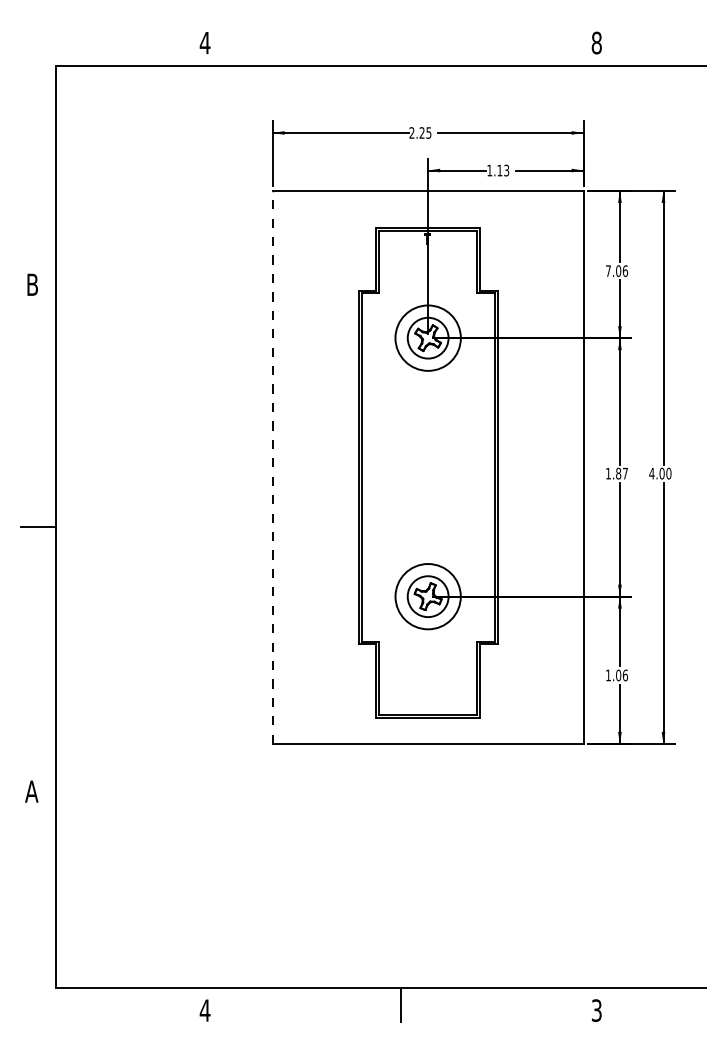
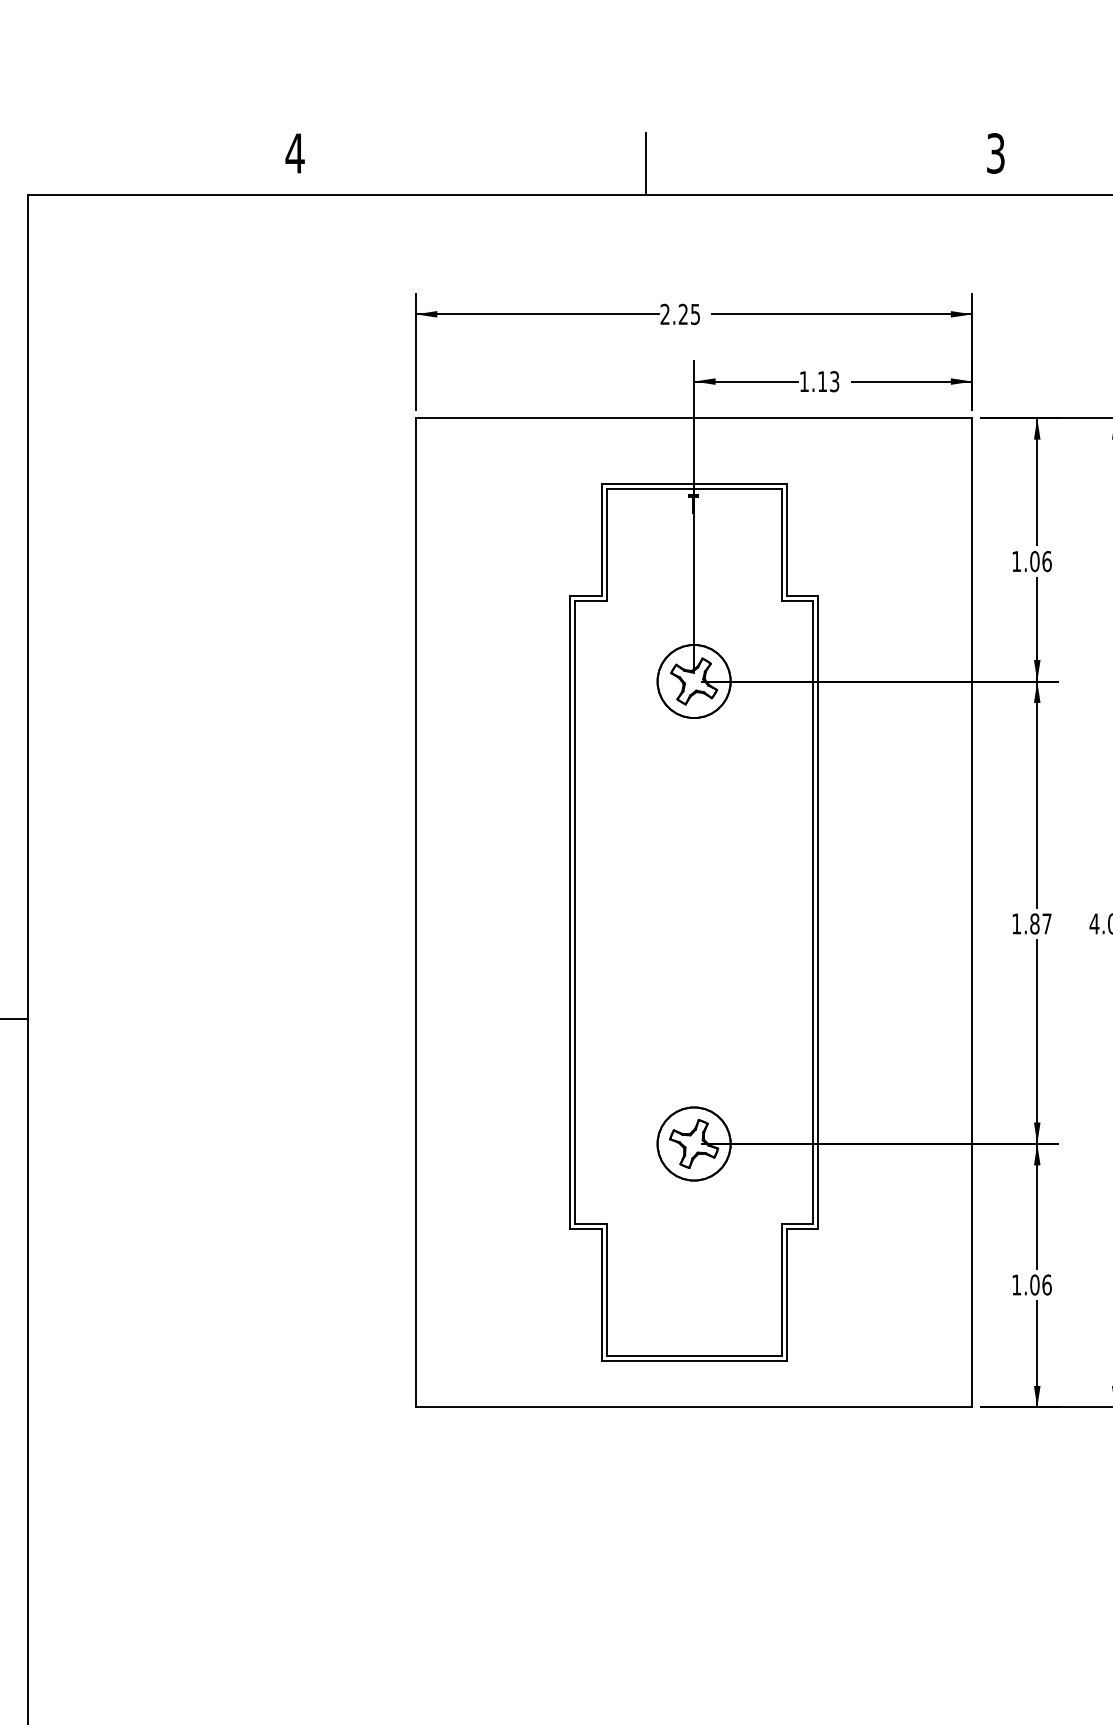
text: (596, 42) -> (995, 152), 8 -> 3
line: (401, 48) -> (646, 163), added
text: (608, 270) -> (1016, 560), 7.06 -> 1.06
circle: (427, 337) -> (692, 680), size x0.62
line: (272, 466) -> (415, 911), dashed -> solid
circle: (427, 596) -> (692, 1143), size x0.62

